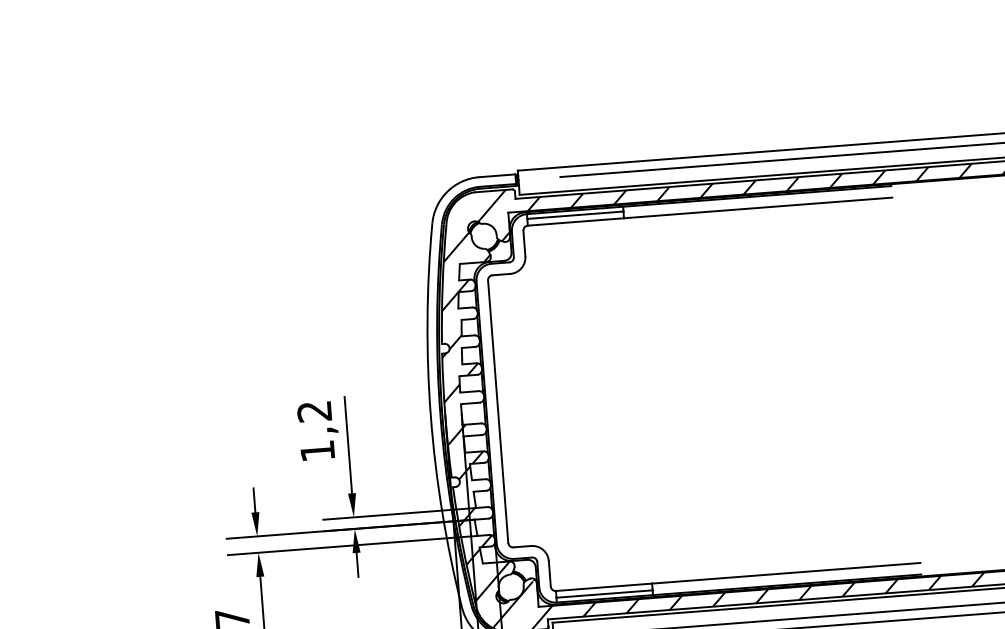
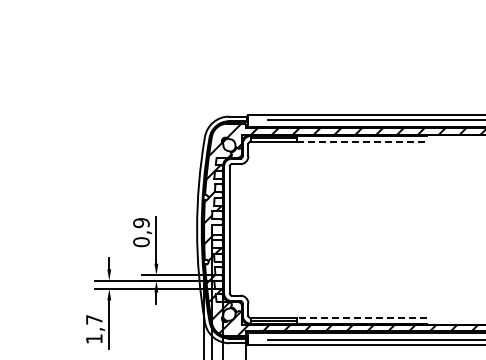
line: (757, 207) -> (361, 141), solid -> dashed
text: (316, 431) -> (141, 232), 1,2 -> 0,9
line: (785, 574) -> (361, 318), solid -> dashed

